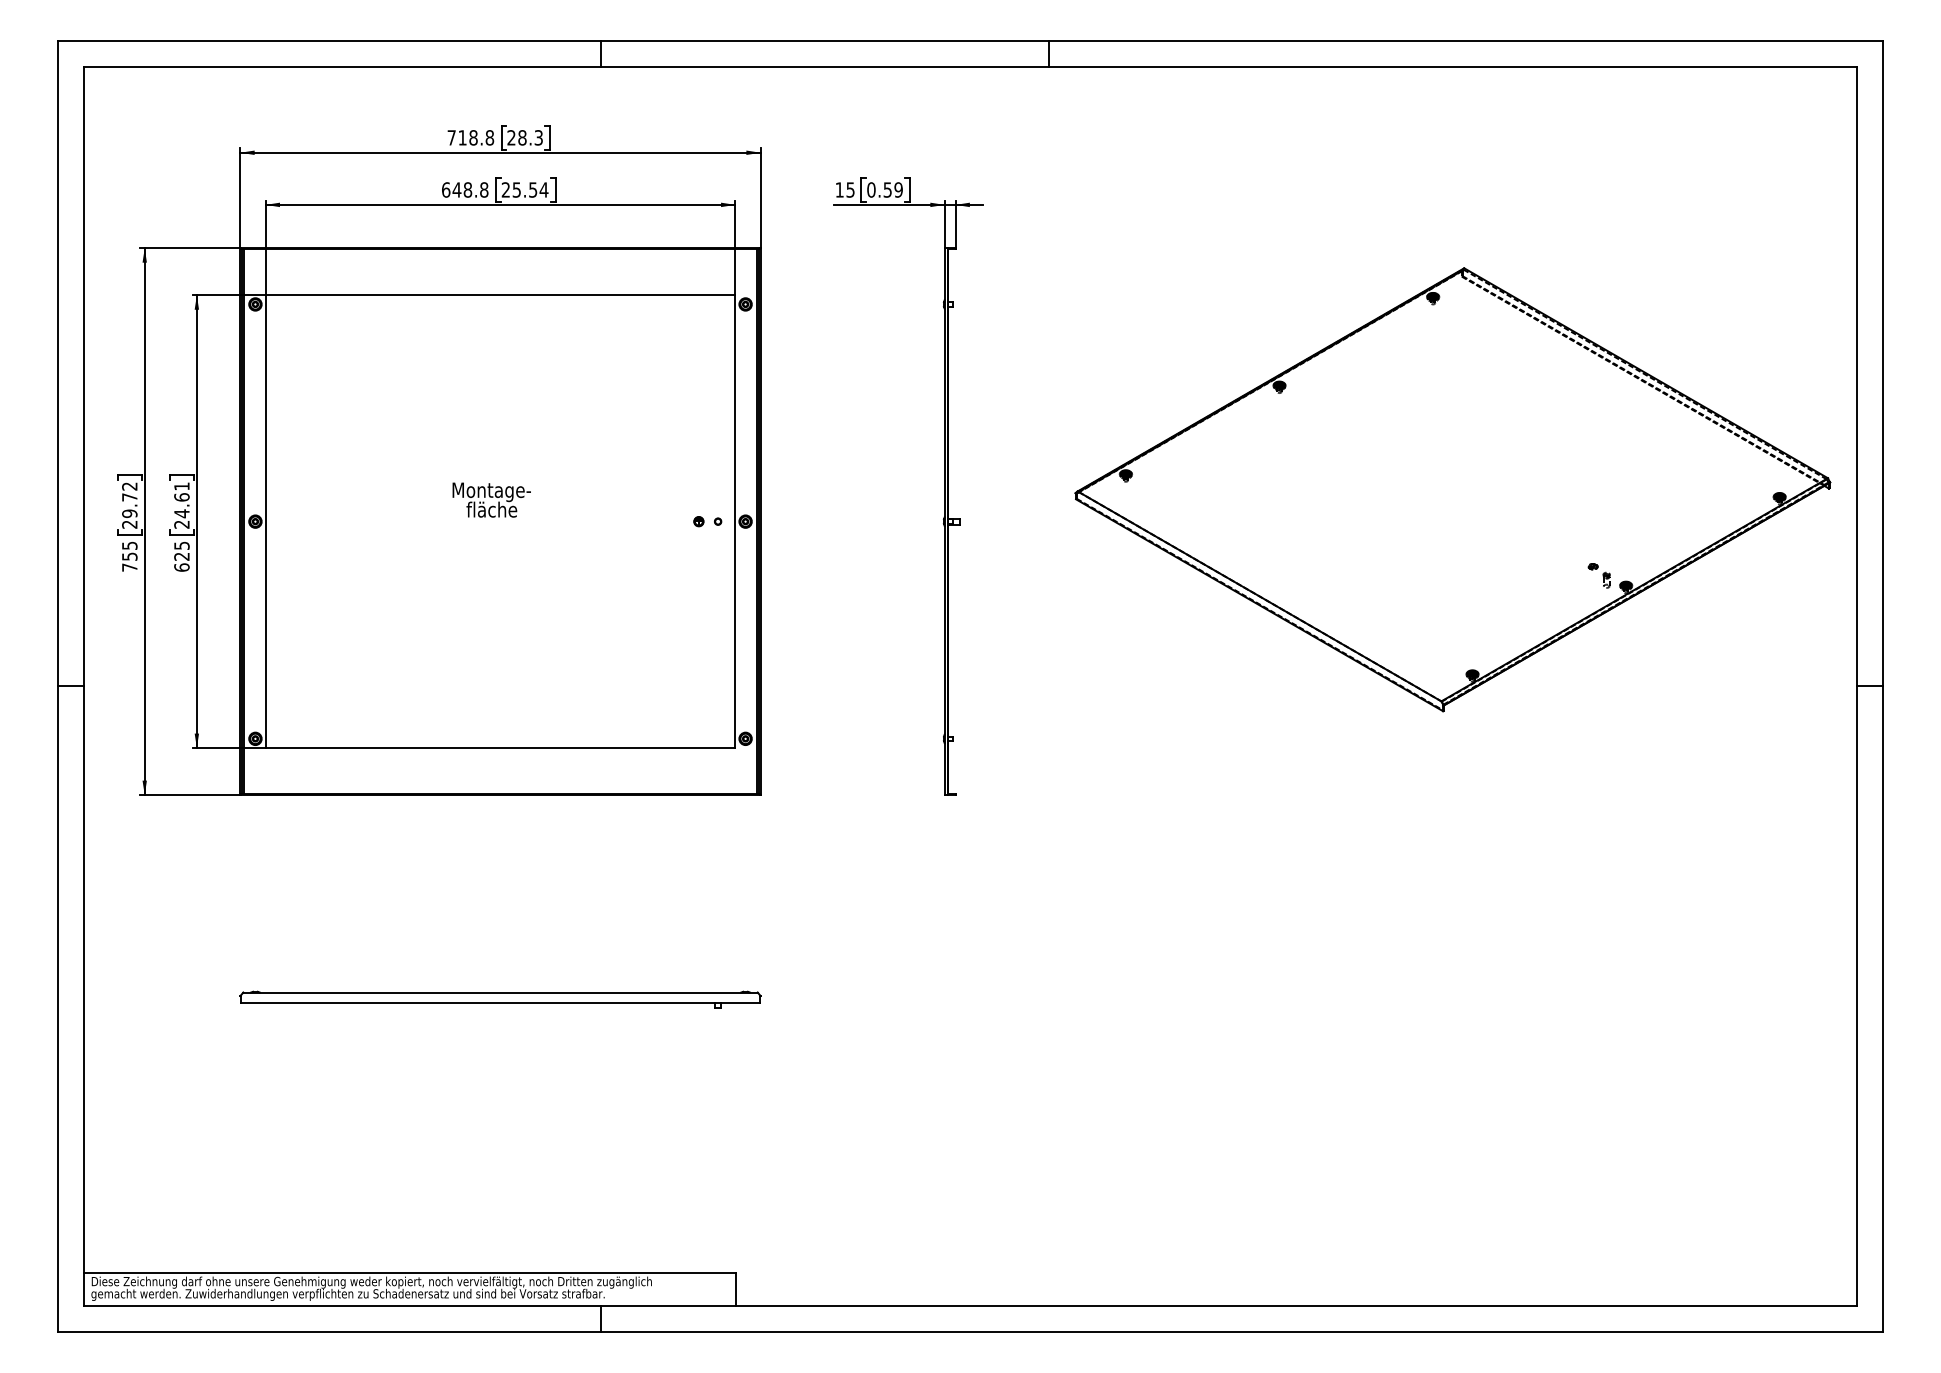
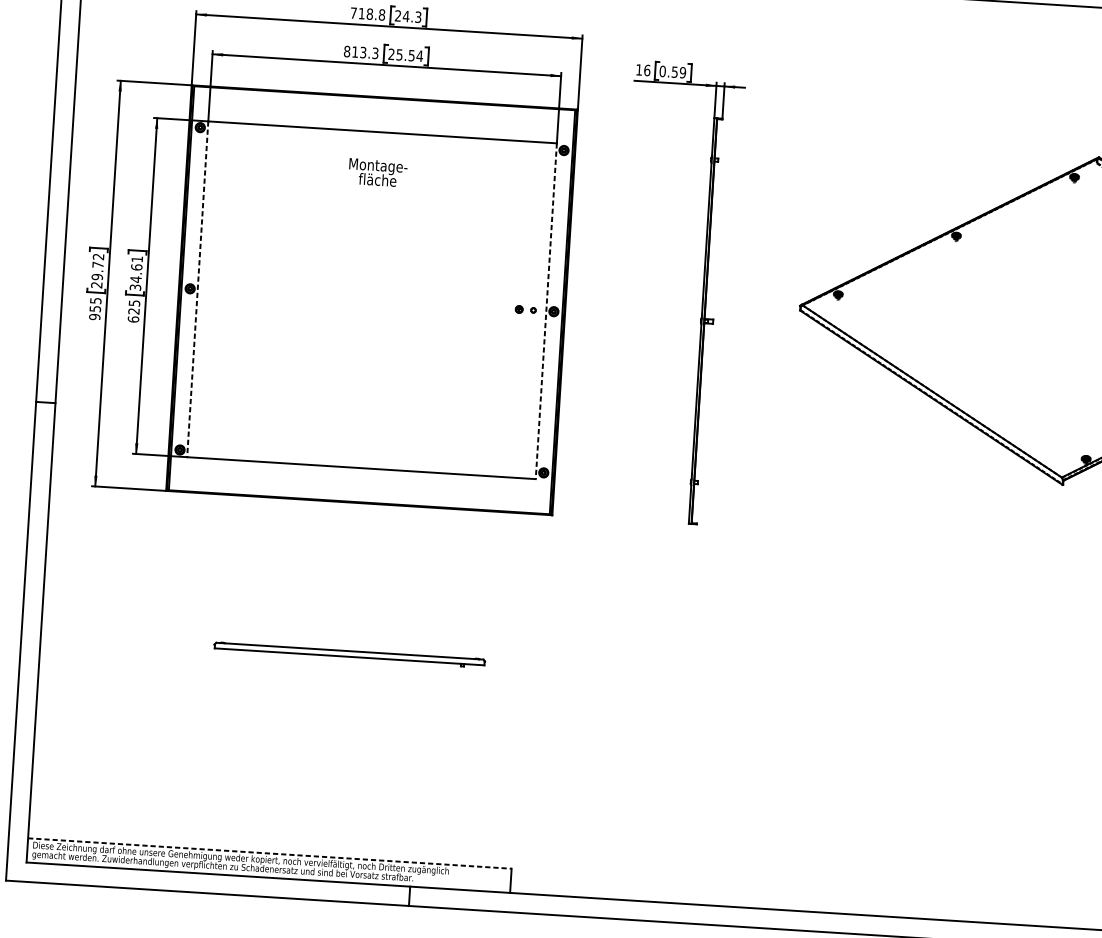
text: (521, 137) -> (405, 16), 28.3 -> 24.3
text: (465, 189) -> (361, 52), 648.8 -> 813.3
text: (850, 189) -> (647, 70), 15 -> 16
text: (491, 499) -> (377, 172), moved
line: (265, 522) -> (197, 289), solid -> dashed
line: (735, 522) -> (546, 311), solid -> dashed
text: (181, 524) -> (135, 287), 24.61 -> 34.61
text: (129, 567) -> (94, 316), 755 -> 955
part: (500, 999) -> (349, 654), size x0.7
line: (410, 1272) -> (270, 853), solid -> dashed

